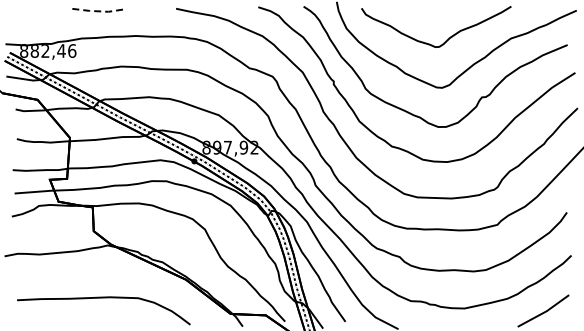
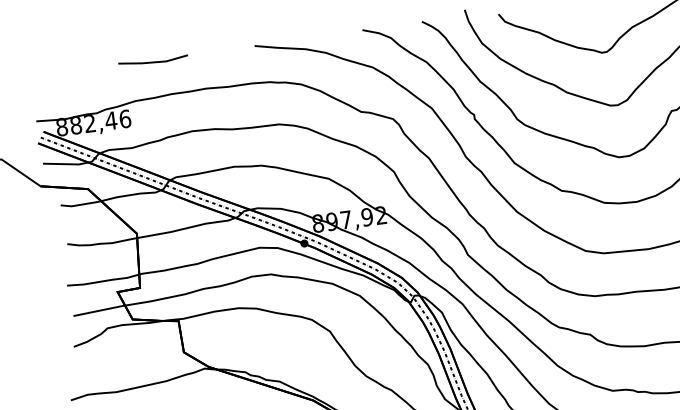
line: (98, 11) -> (153, 62), dashed -> solid

